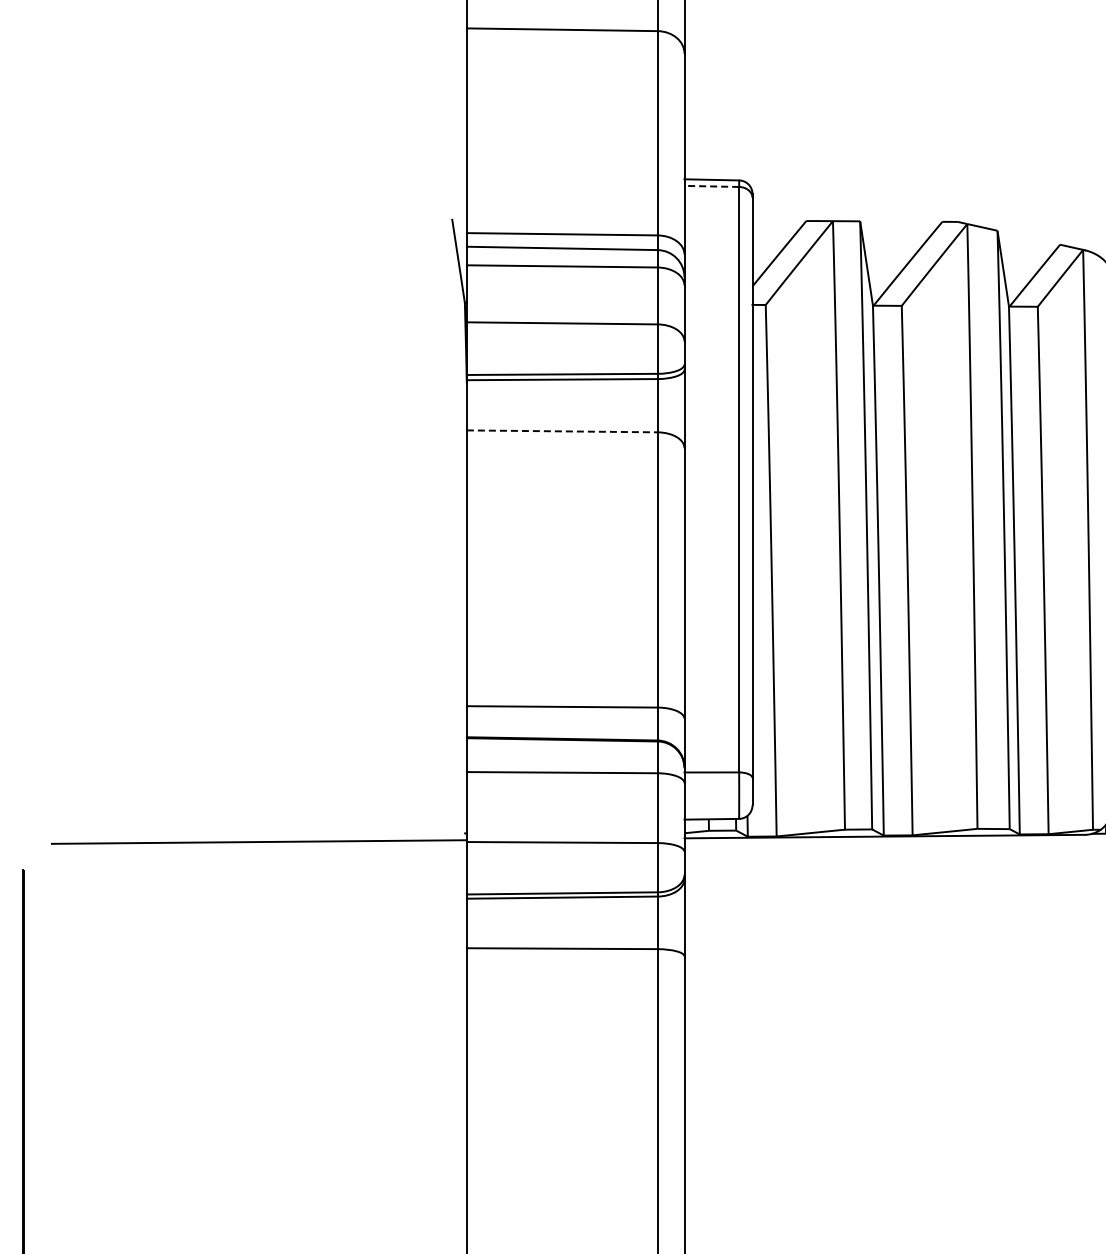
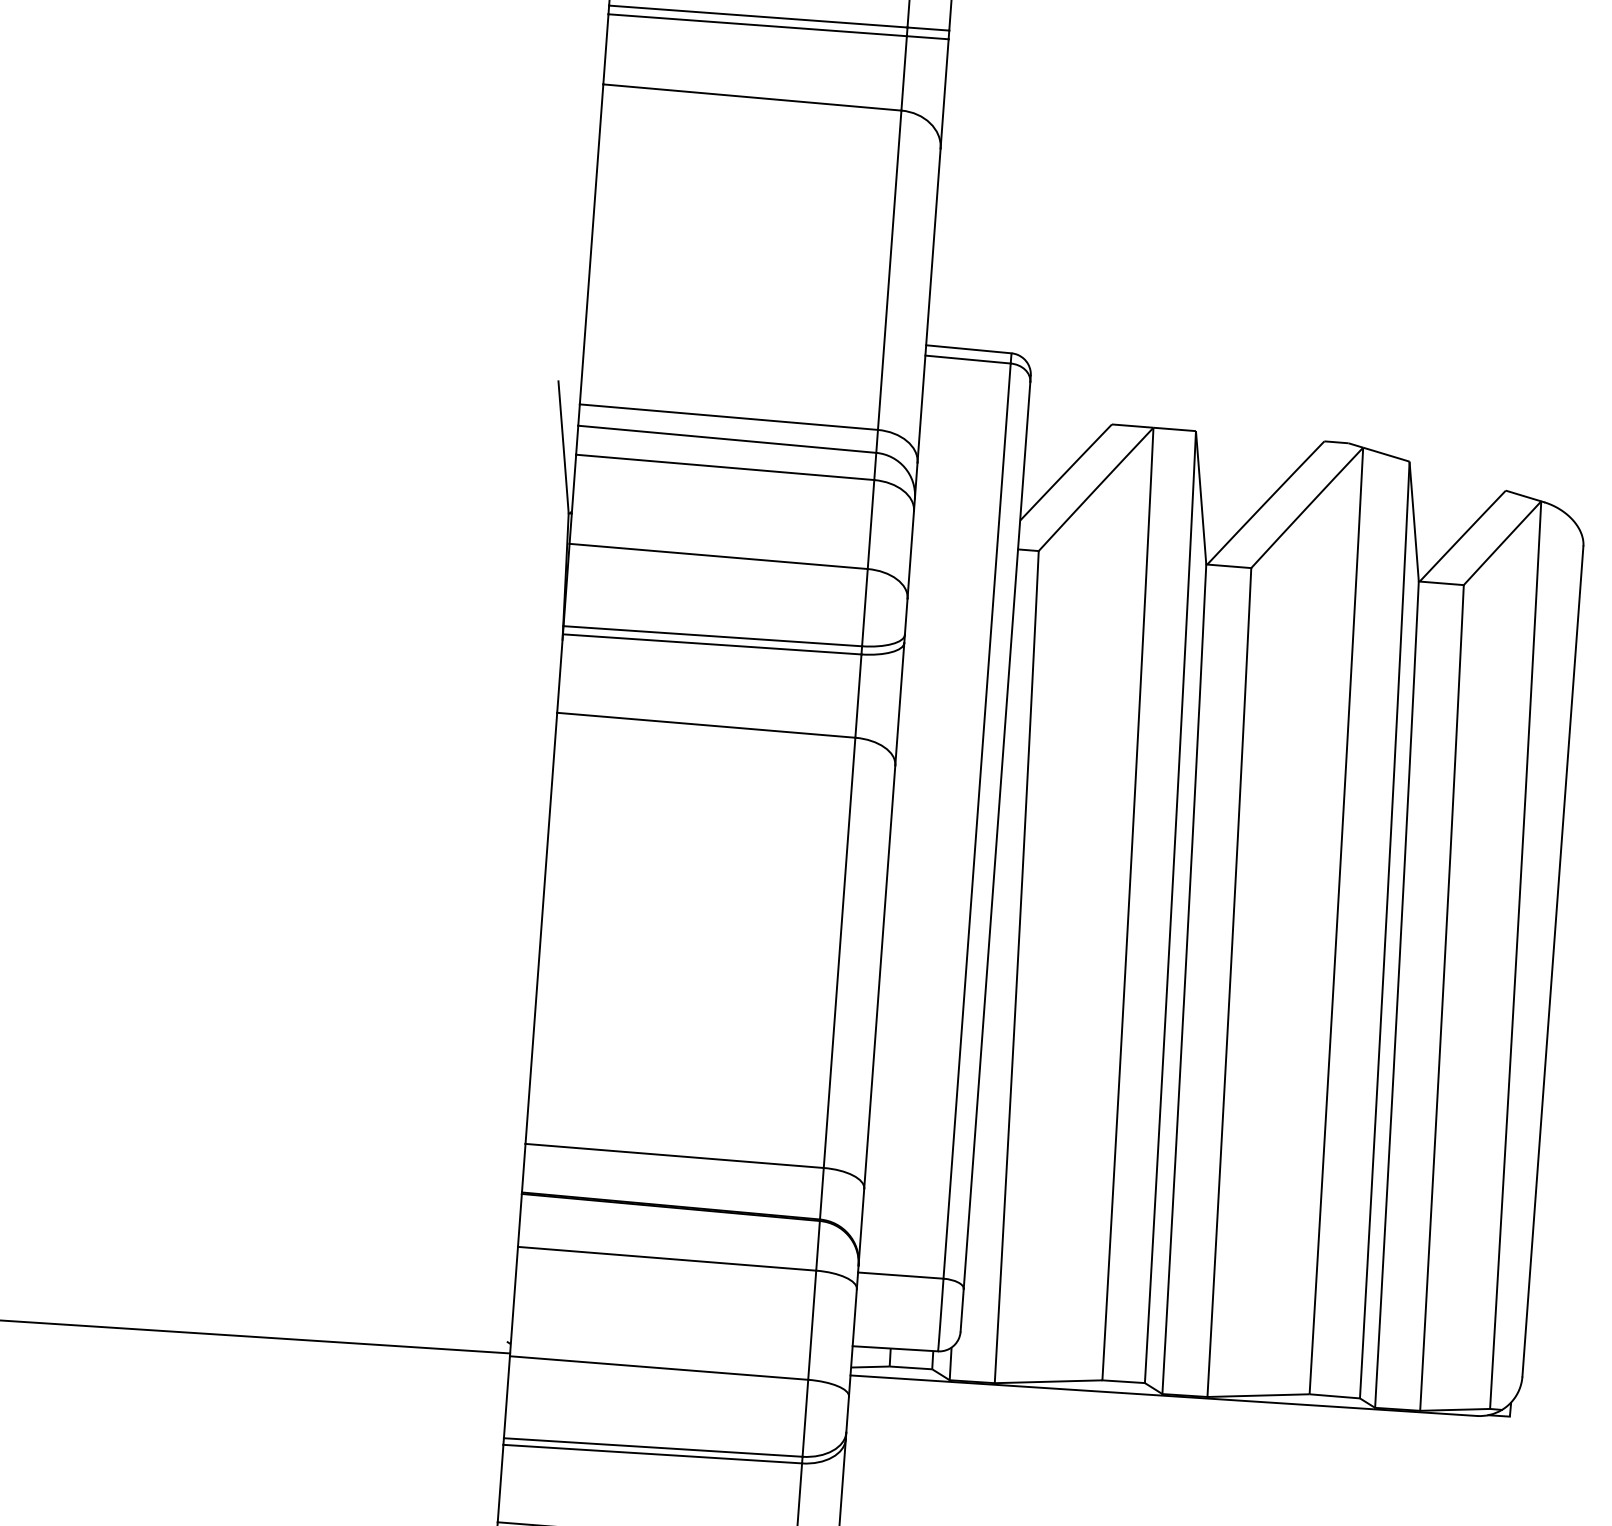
line: (711, 186) -> (967, 359), dashed -> solid
line: (562, 431) -> (706, 725), dashed -> solid

